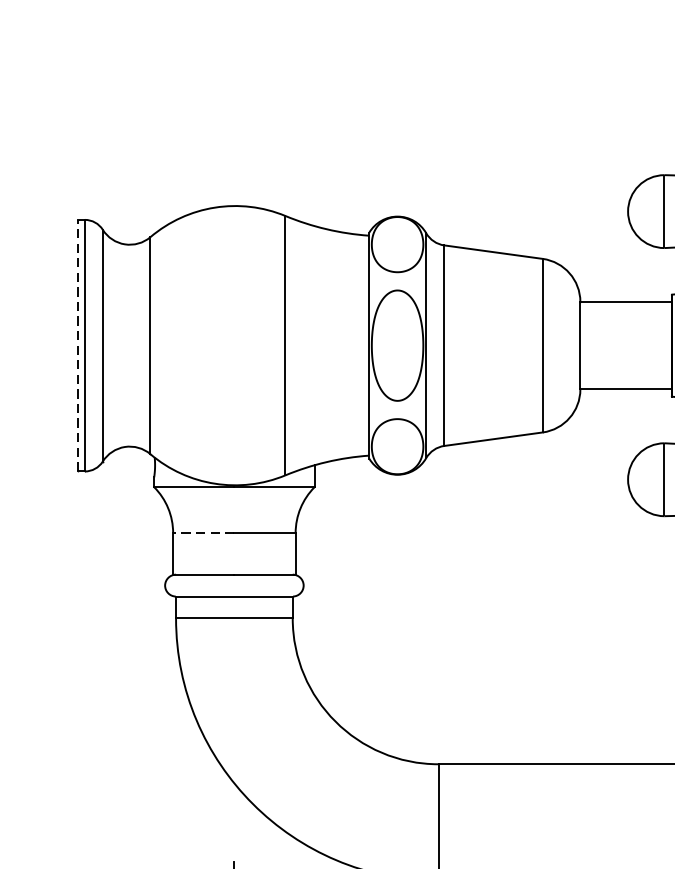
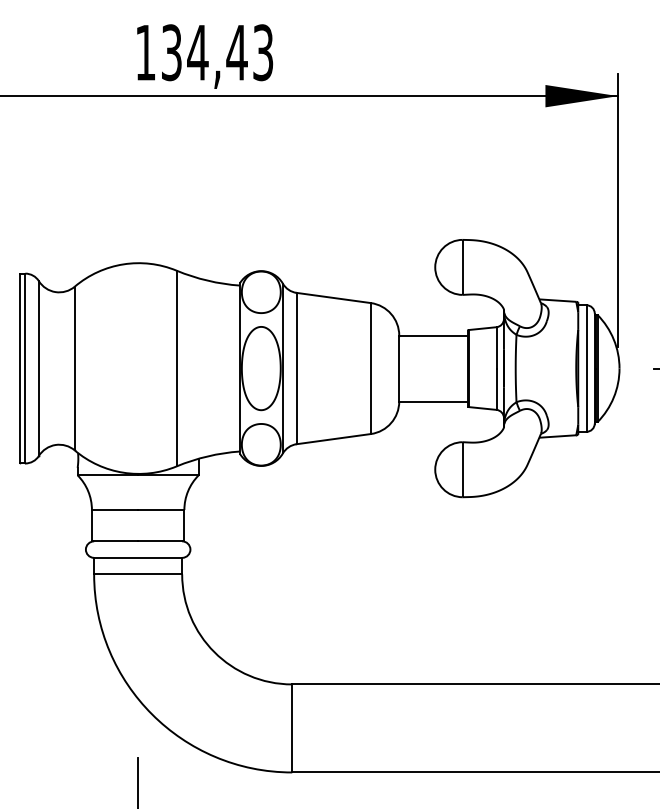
line: (77, 345) -> (19, 368), dashed -> solid
line: (203, 533) -> (114, 510), dashed -> solid

